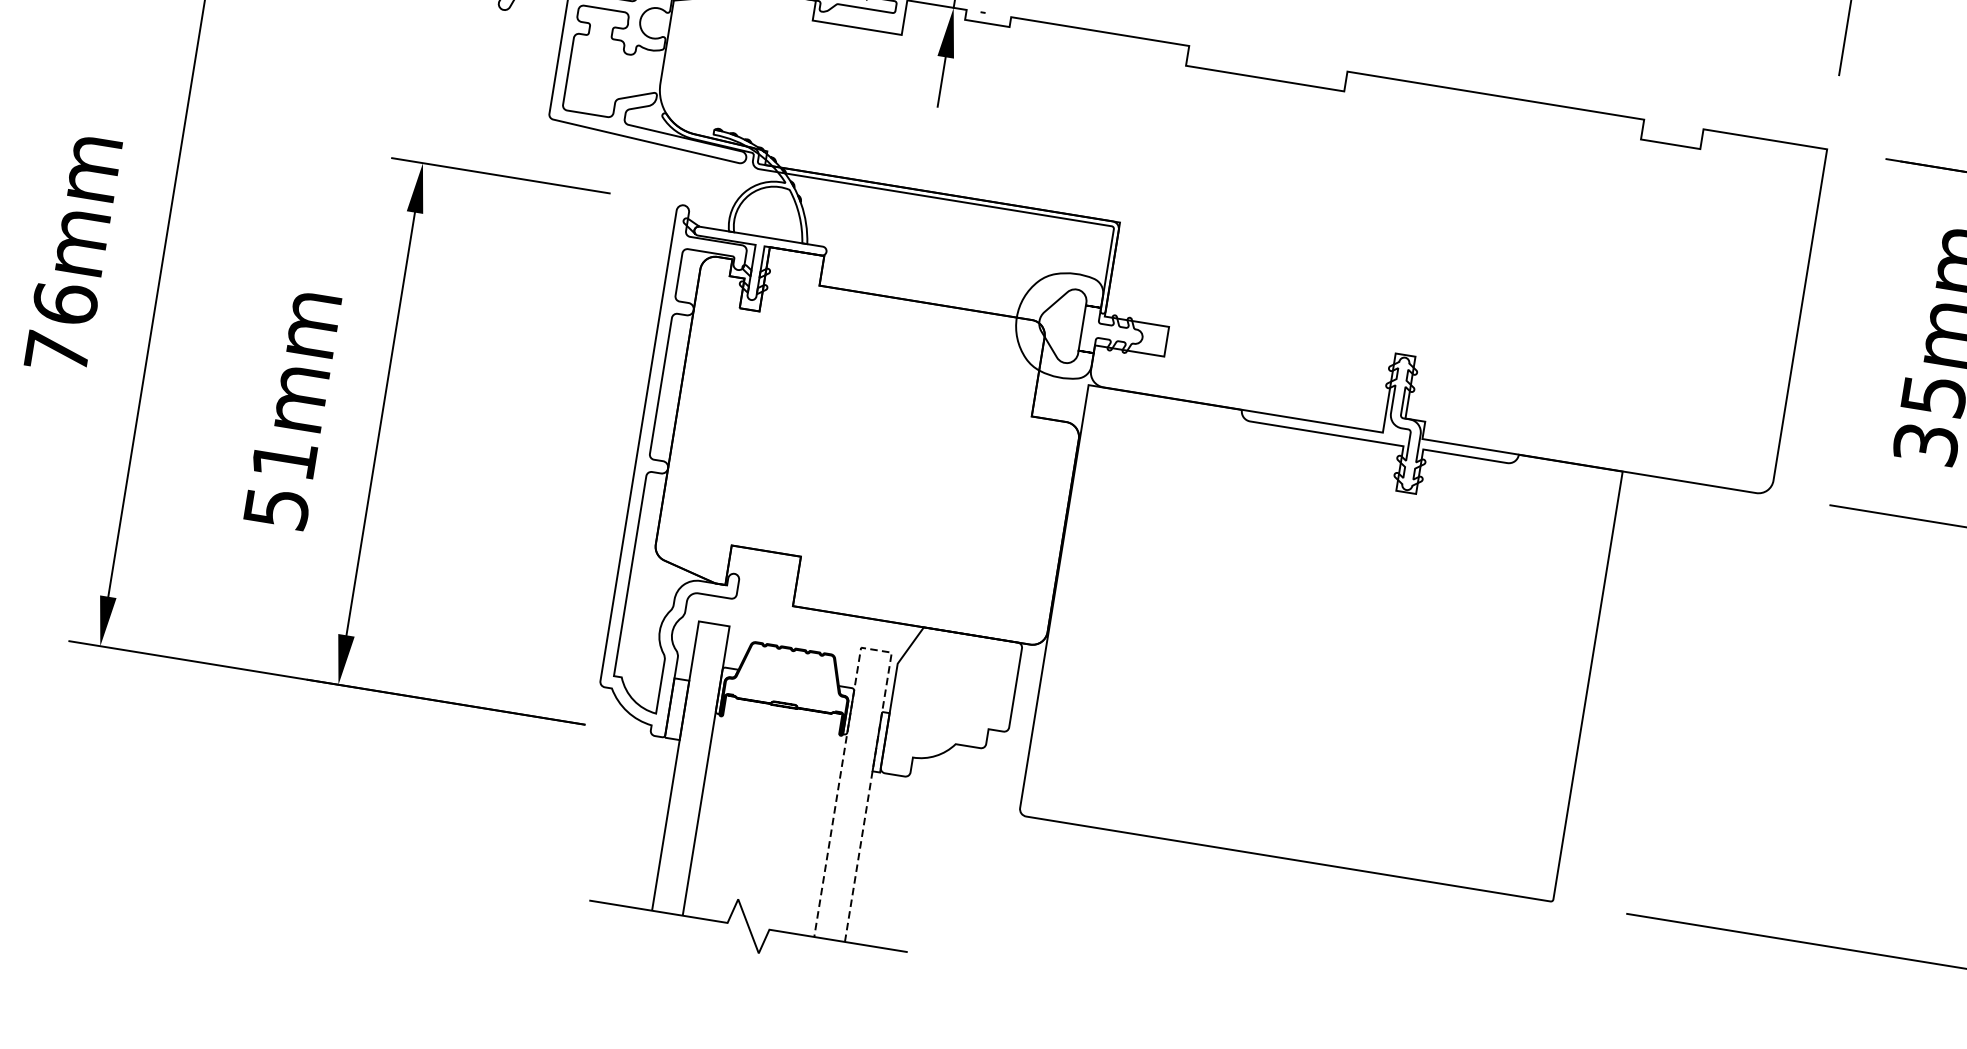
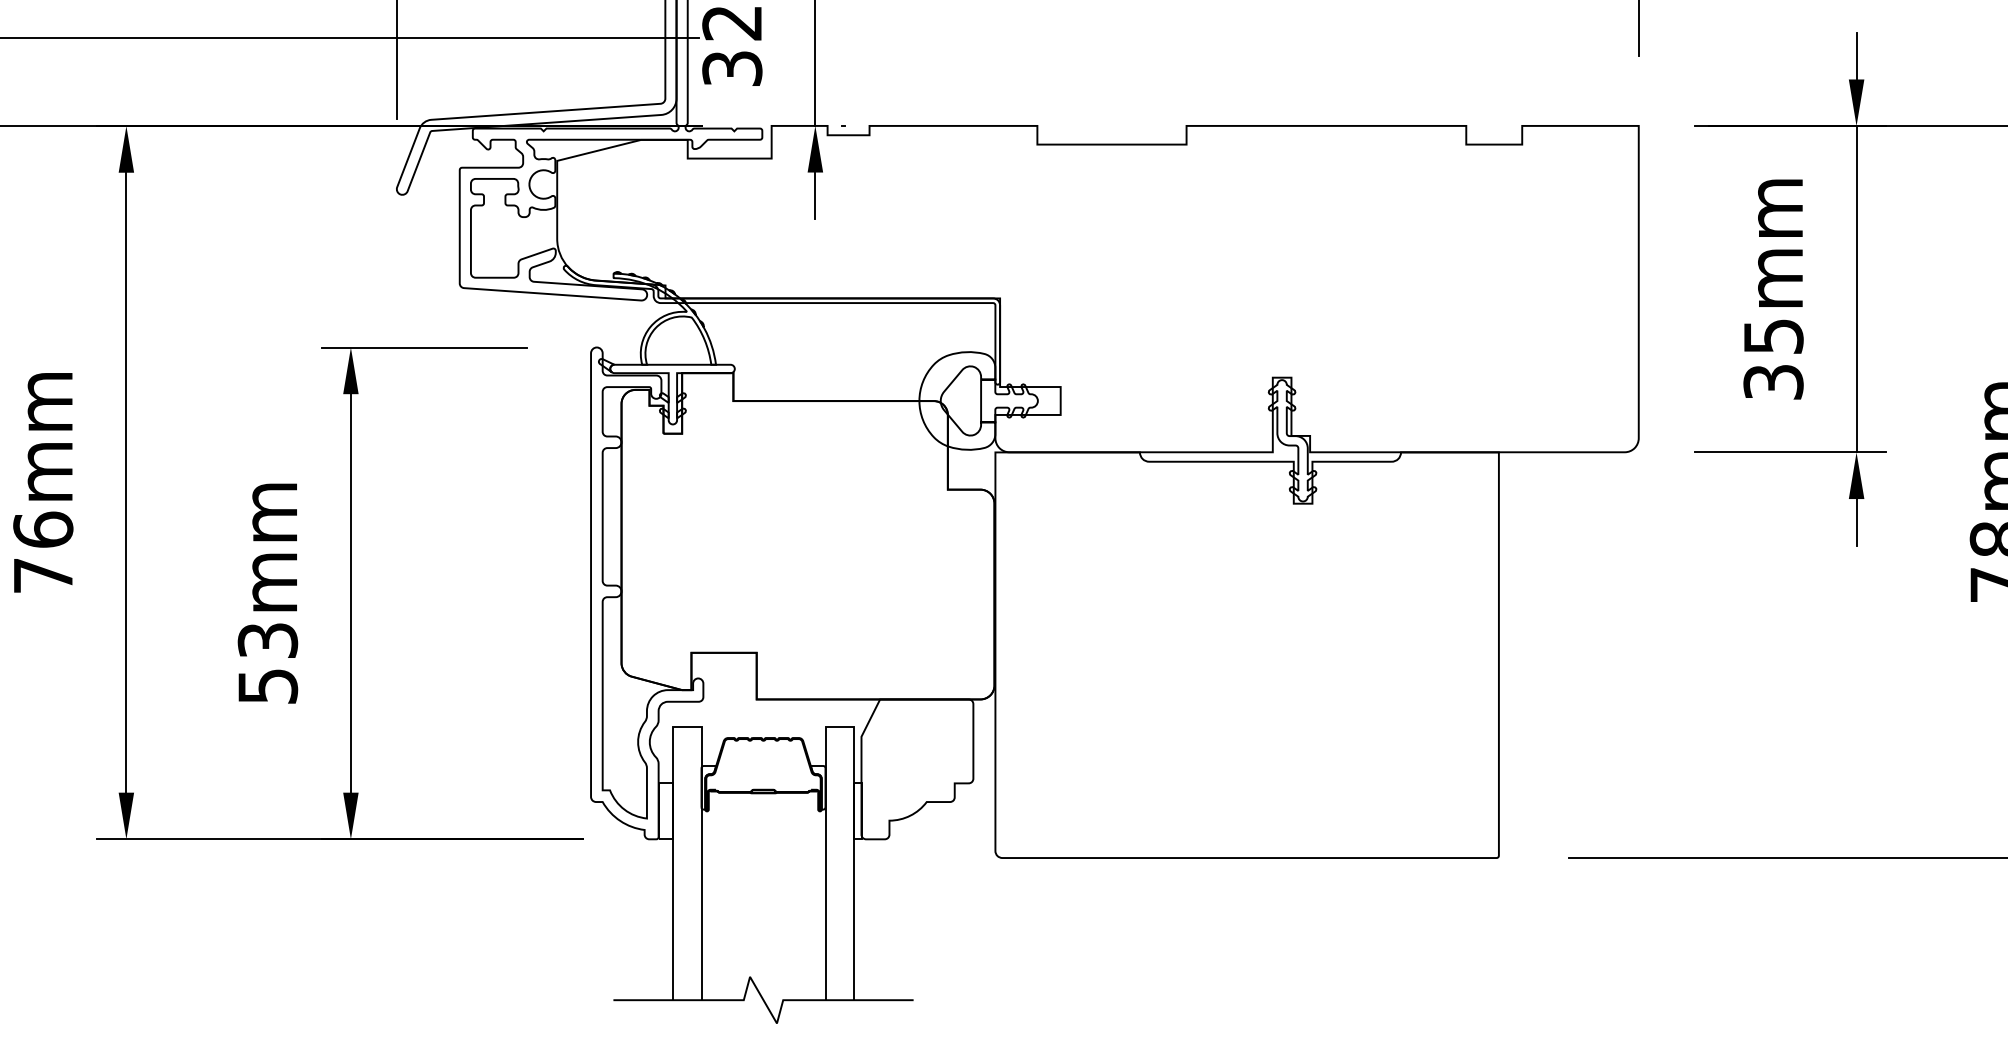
text: (284, 459) -> (267, 640), 51mm -> 53mm
line: (875, 650) -> (839, 727), dashed -> solid

